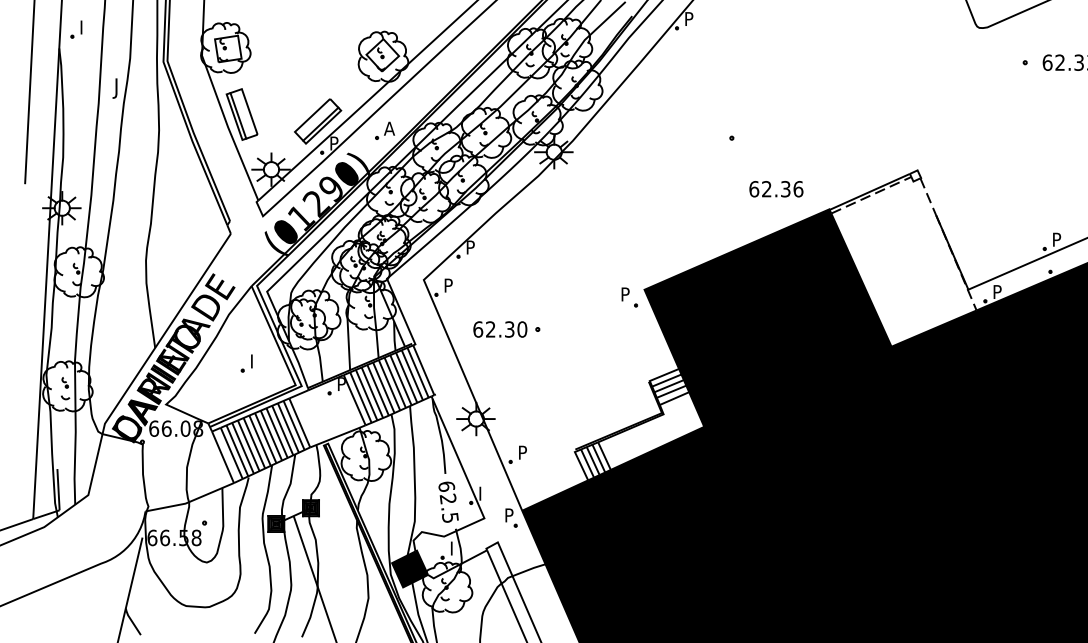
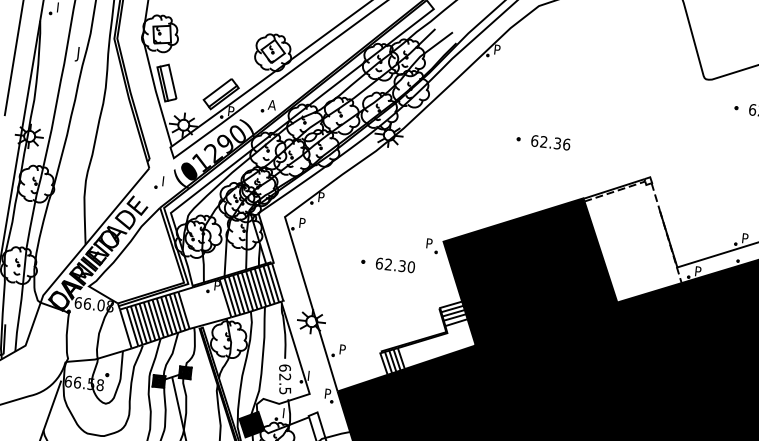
text: (776, 189) -> (550, 142), moved
text: (500, 329) -> (395, 265), moved
part: (246, 363) -> (159, 182), moved

